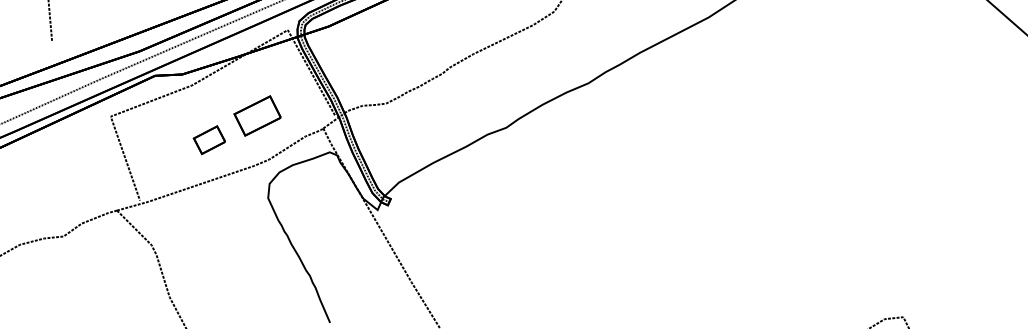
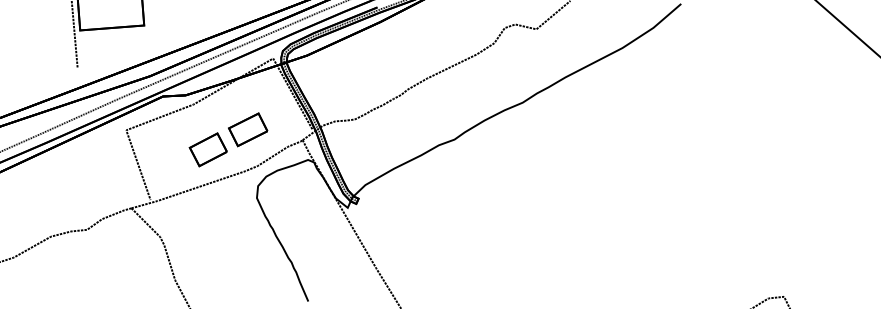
part: (208, 139) -> (207, 149), size x1.43

